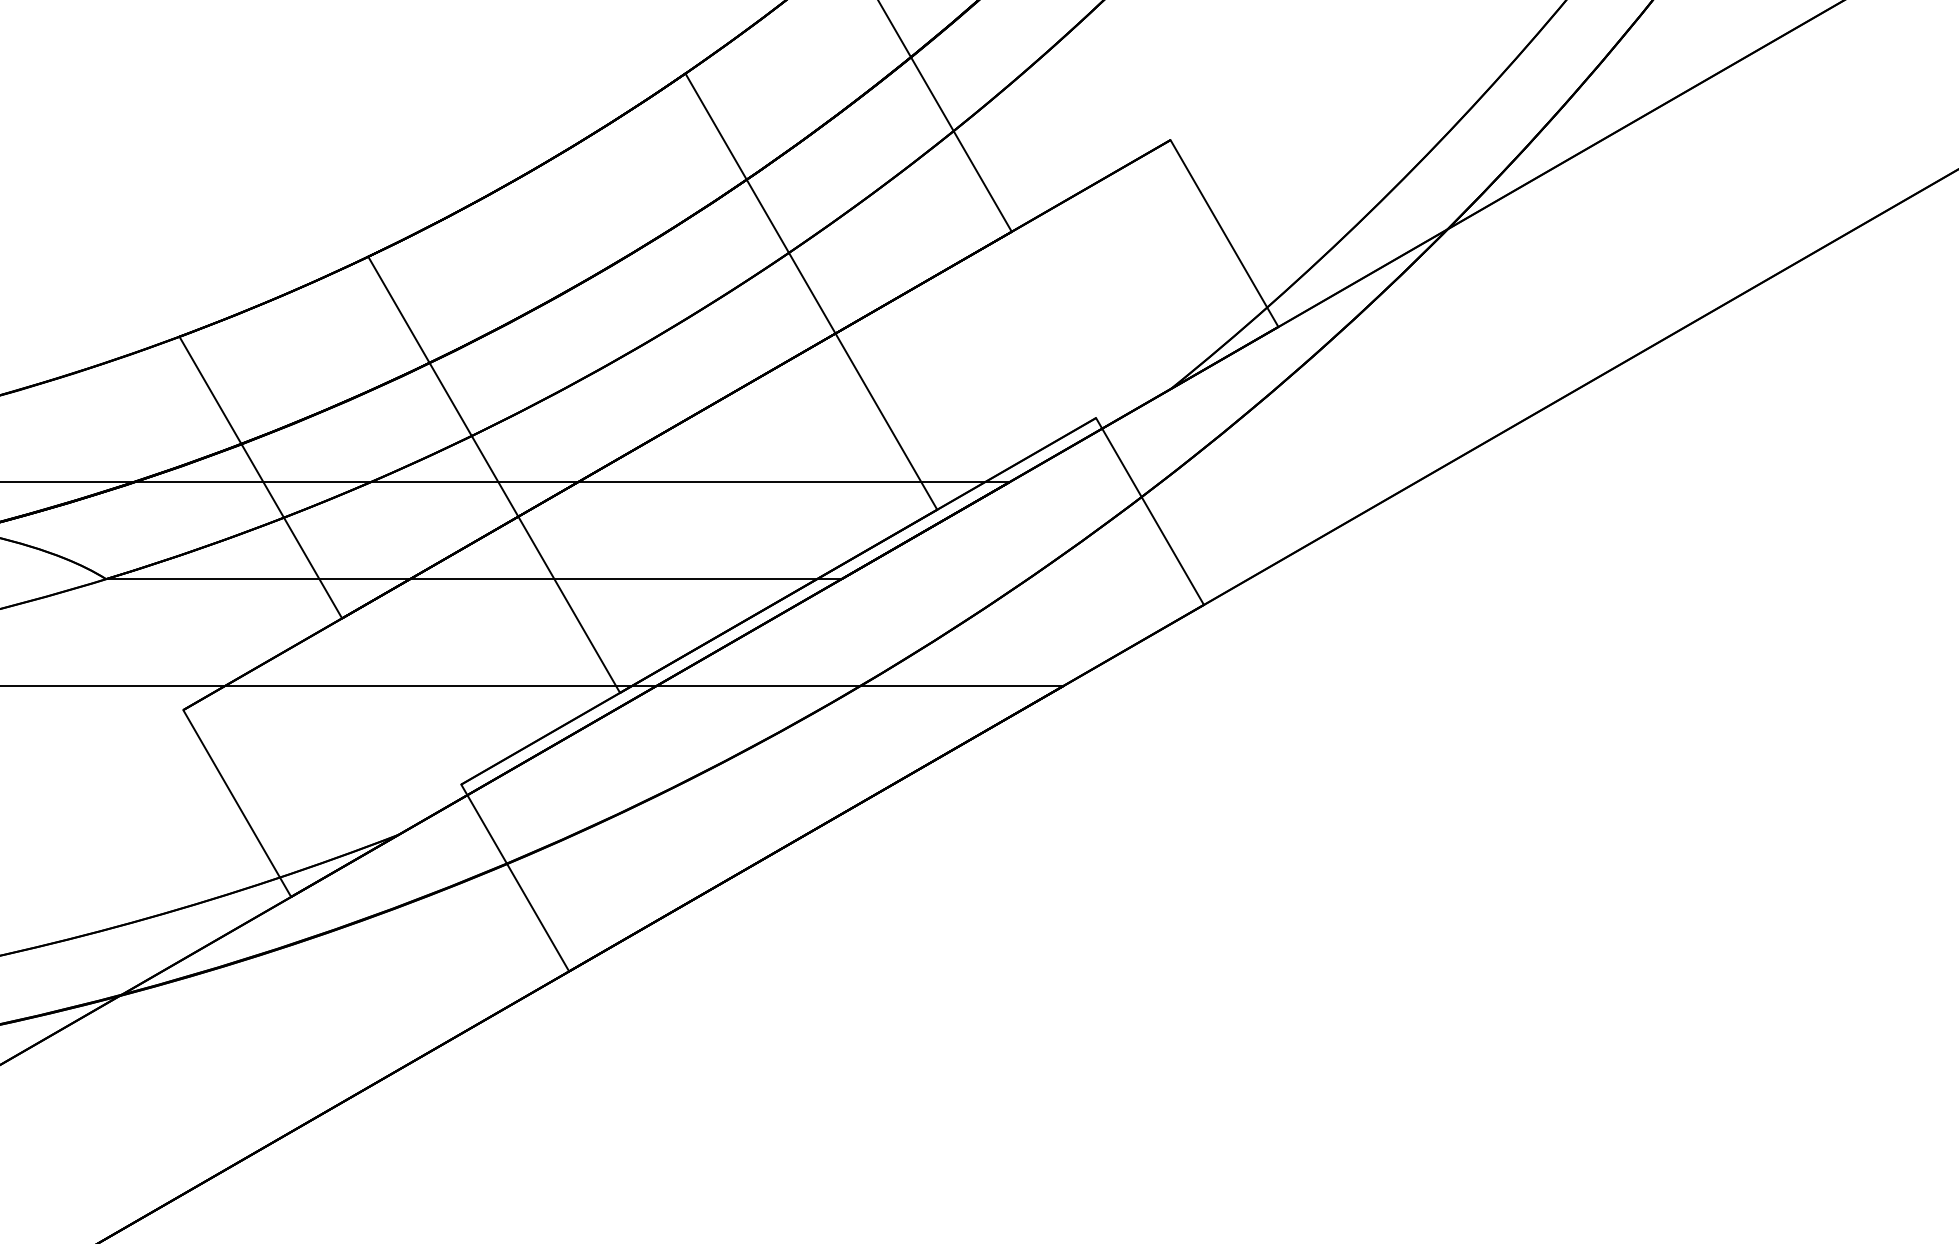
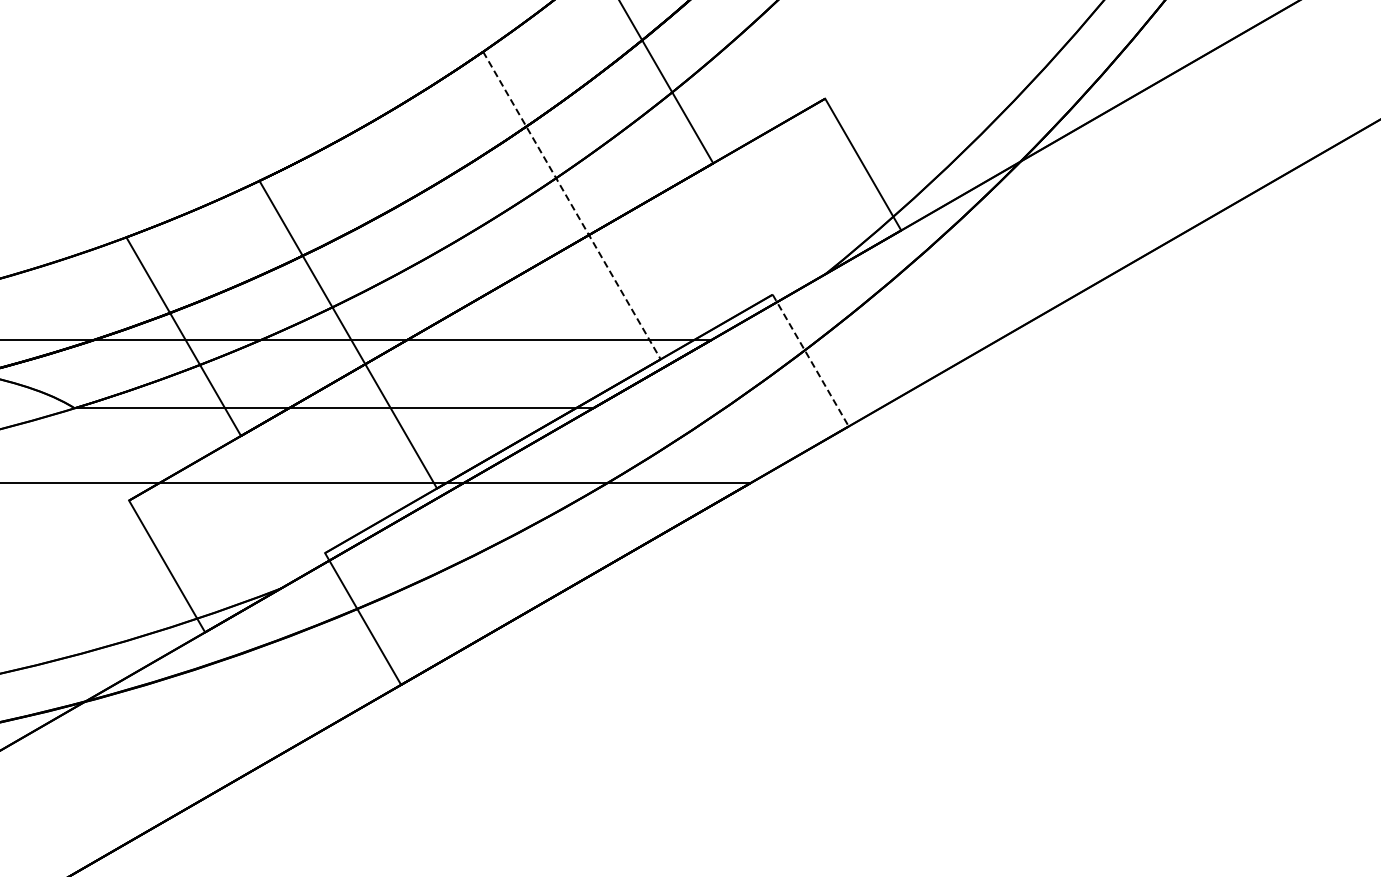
line: (810, 291) -> (571, 205), solid -> dashed
line: (1151, 512) -> (811, 361), solid -> dashed

